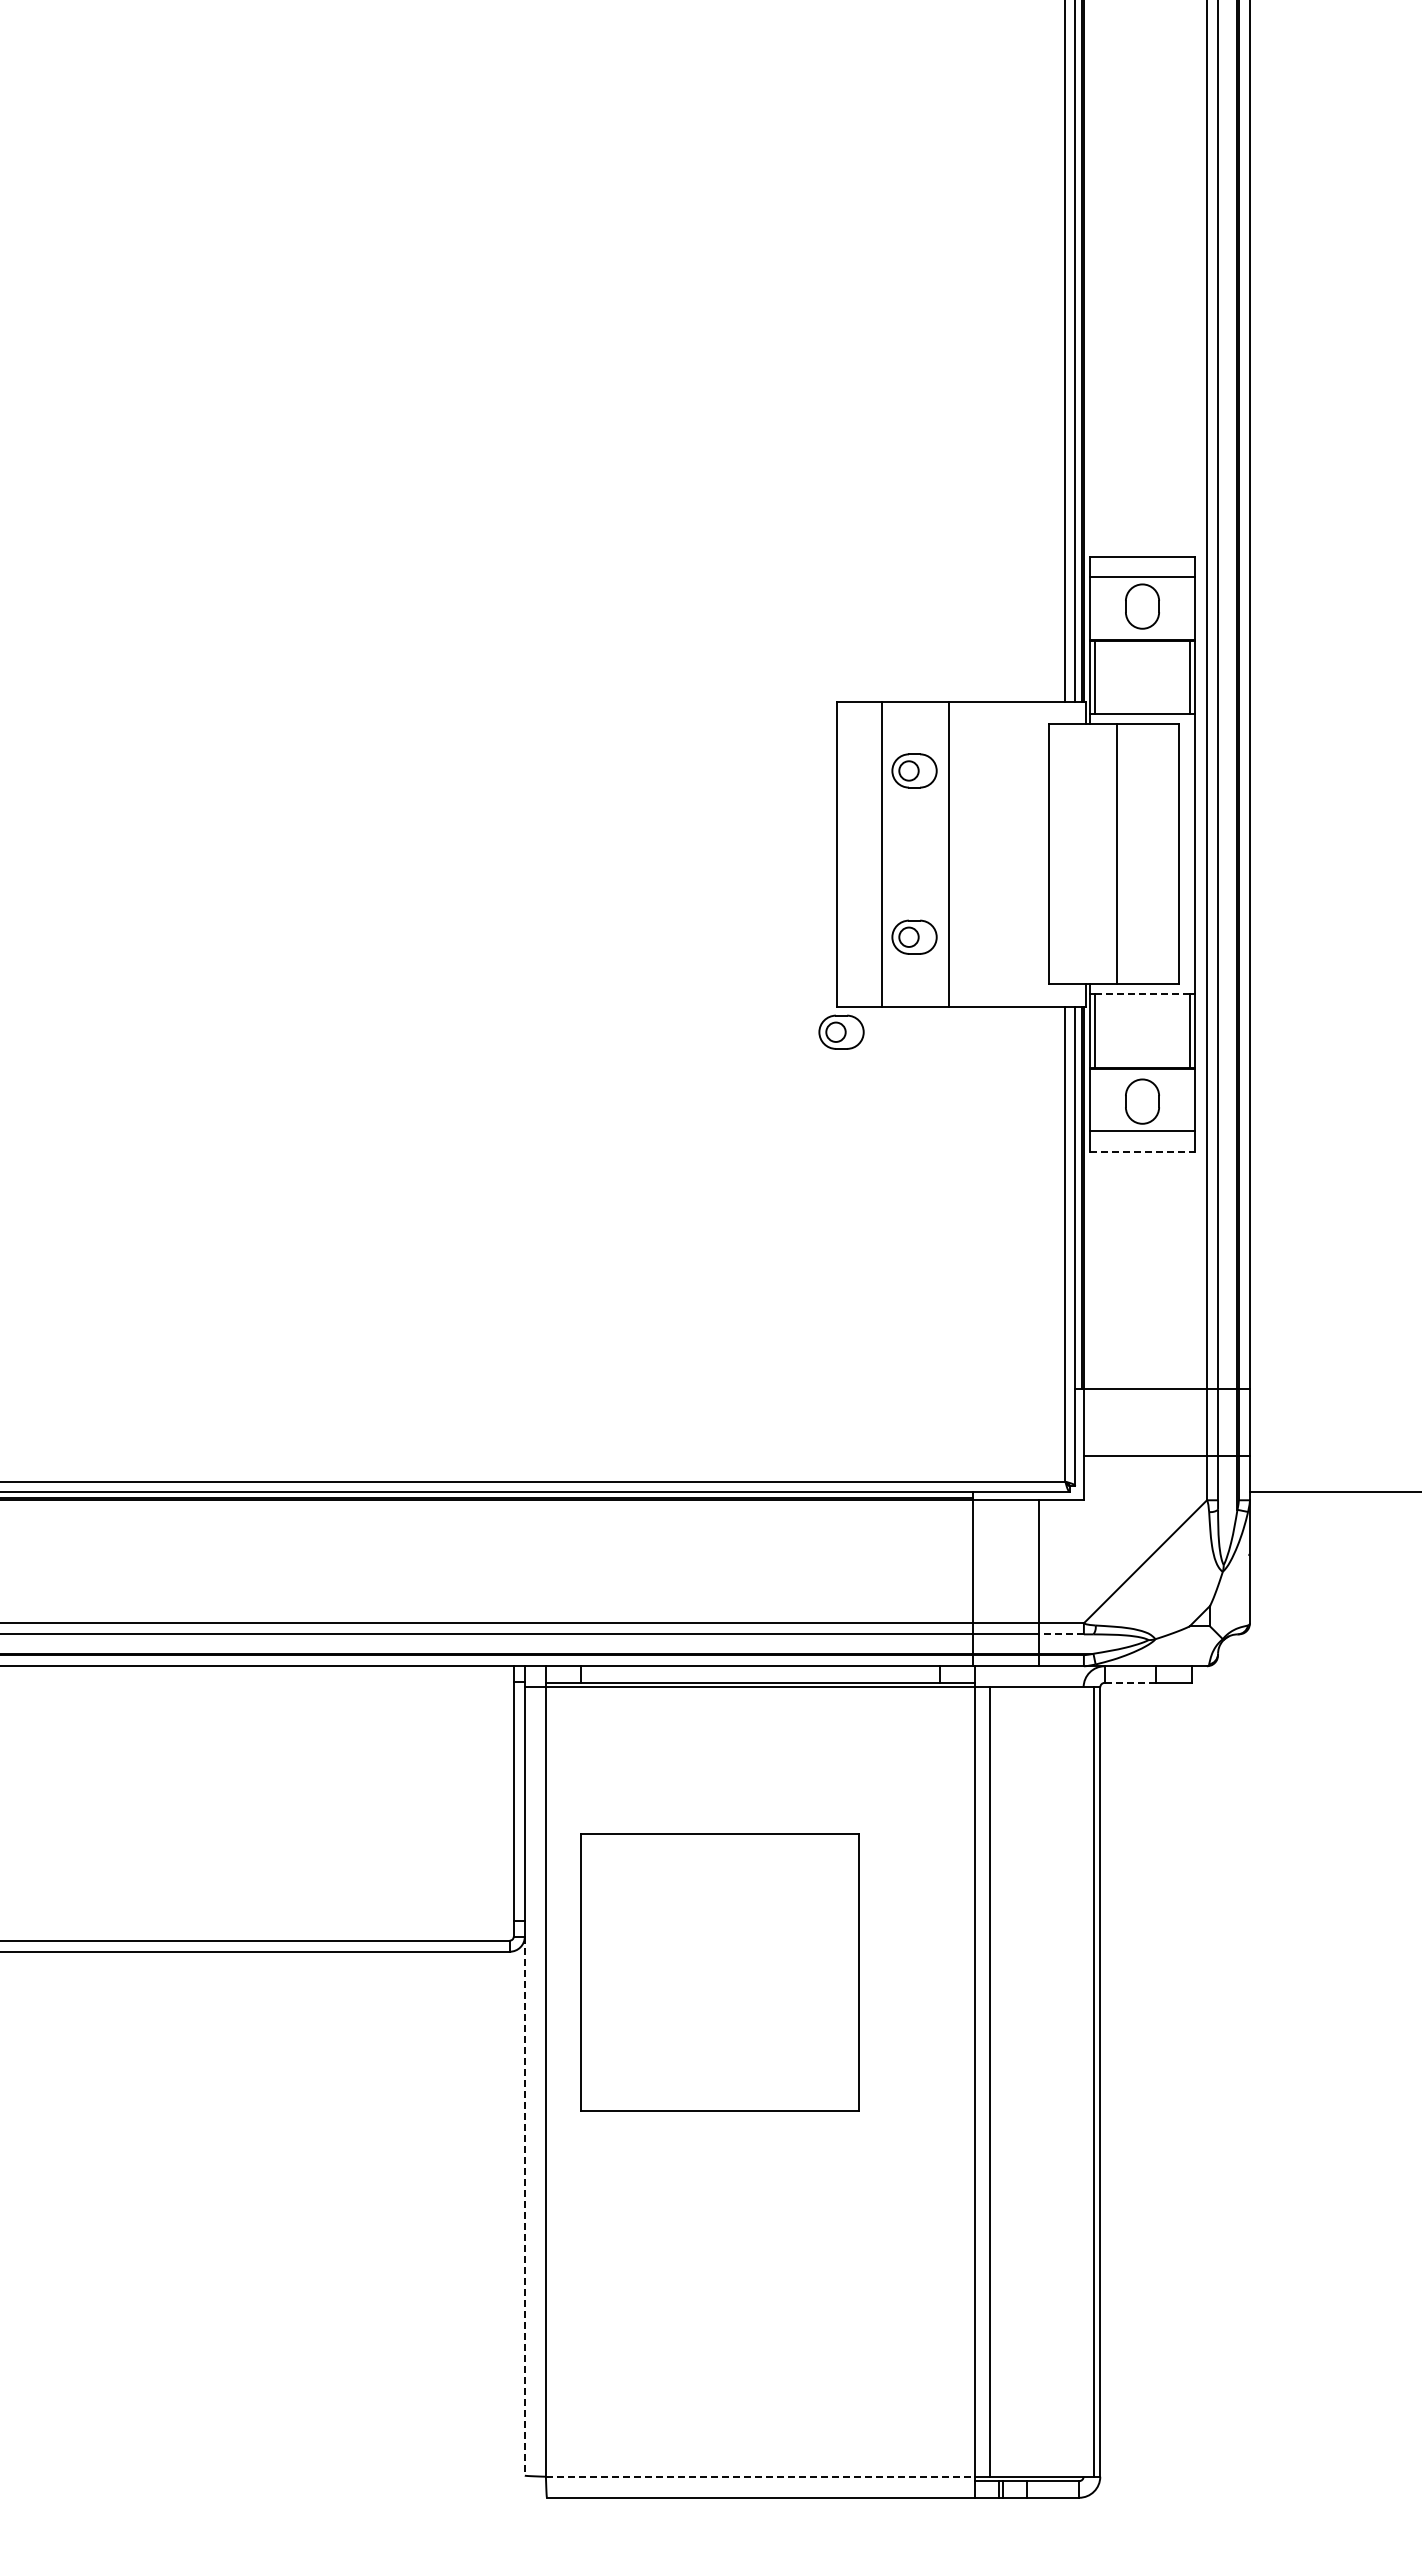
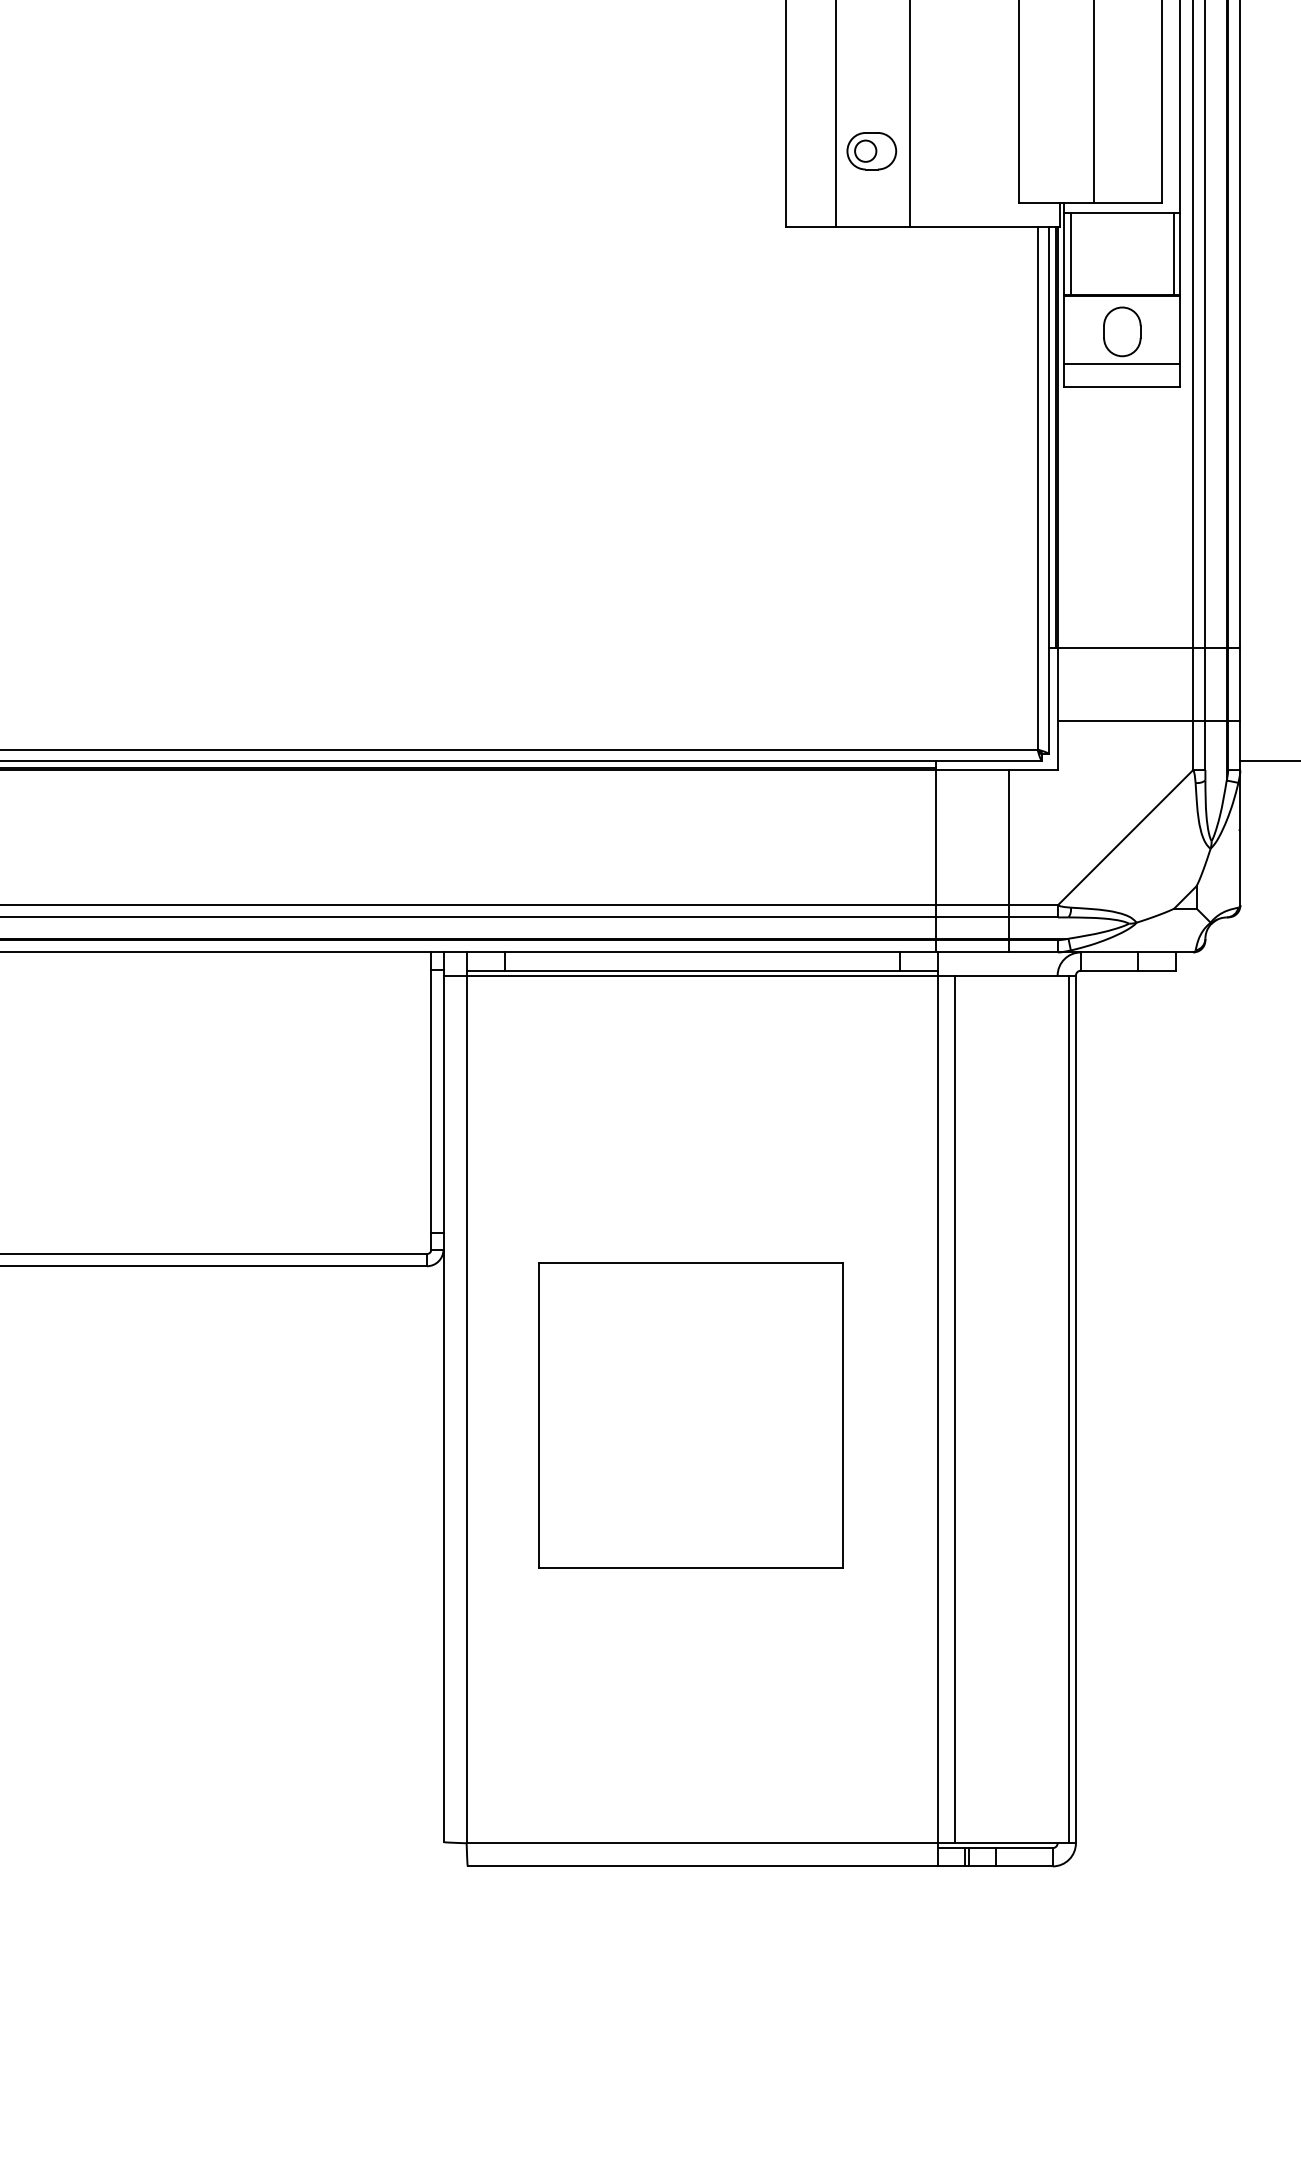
line: (1143, 993) -> (1123, 213), dashed -> solid
part: (841, 1031) -> (791, 254), removed
line: (1142, 1151) -> (1122, 386), dashed -> solid
line: (1061, 1634) -> (1033, 917), dashed -> solid
line: (1130, 1682) -> (1109, 970), dashed -> solid
part: (719, 1972) -> (690, 1415), moved
line: (524, 2206) -> (443, 1546), dashed -> solid
line: (760, 2476) -> (702, 1842), dashed -> solid

